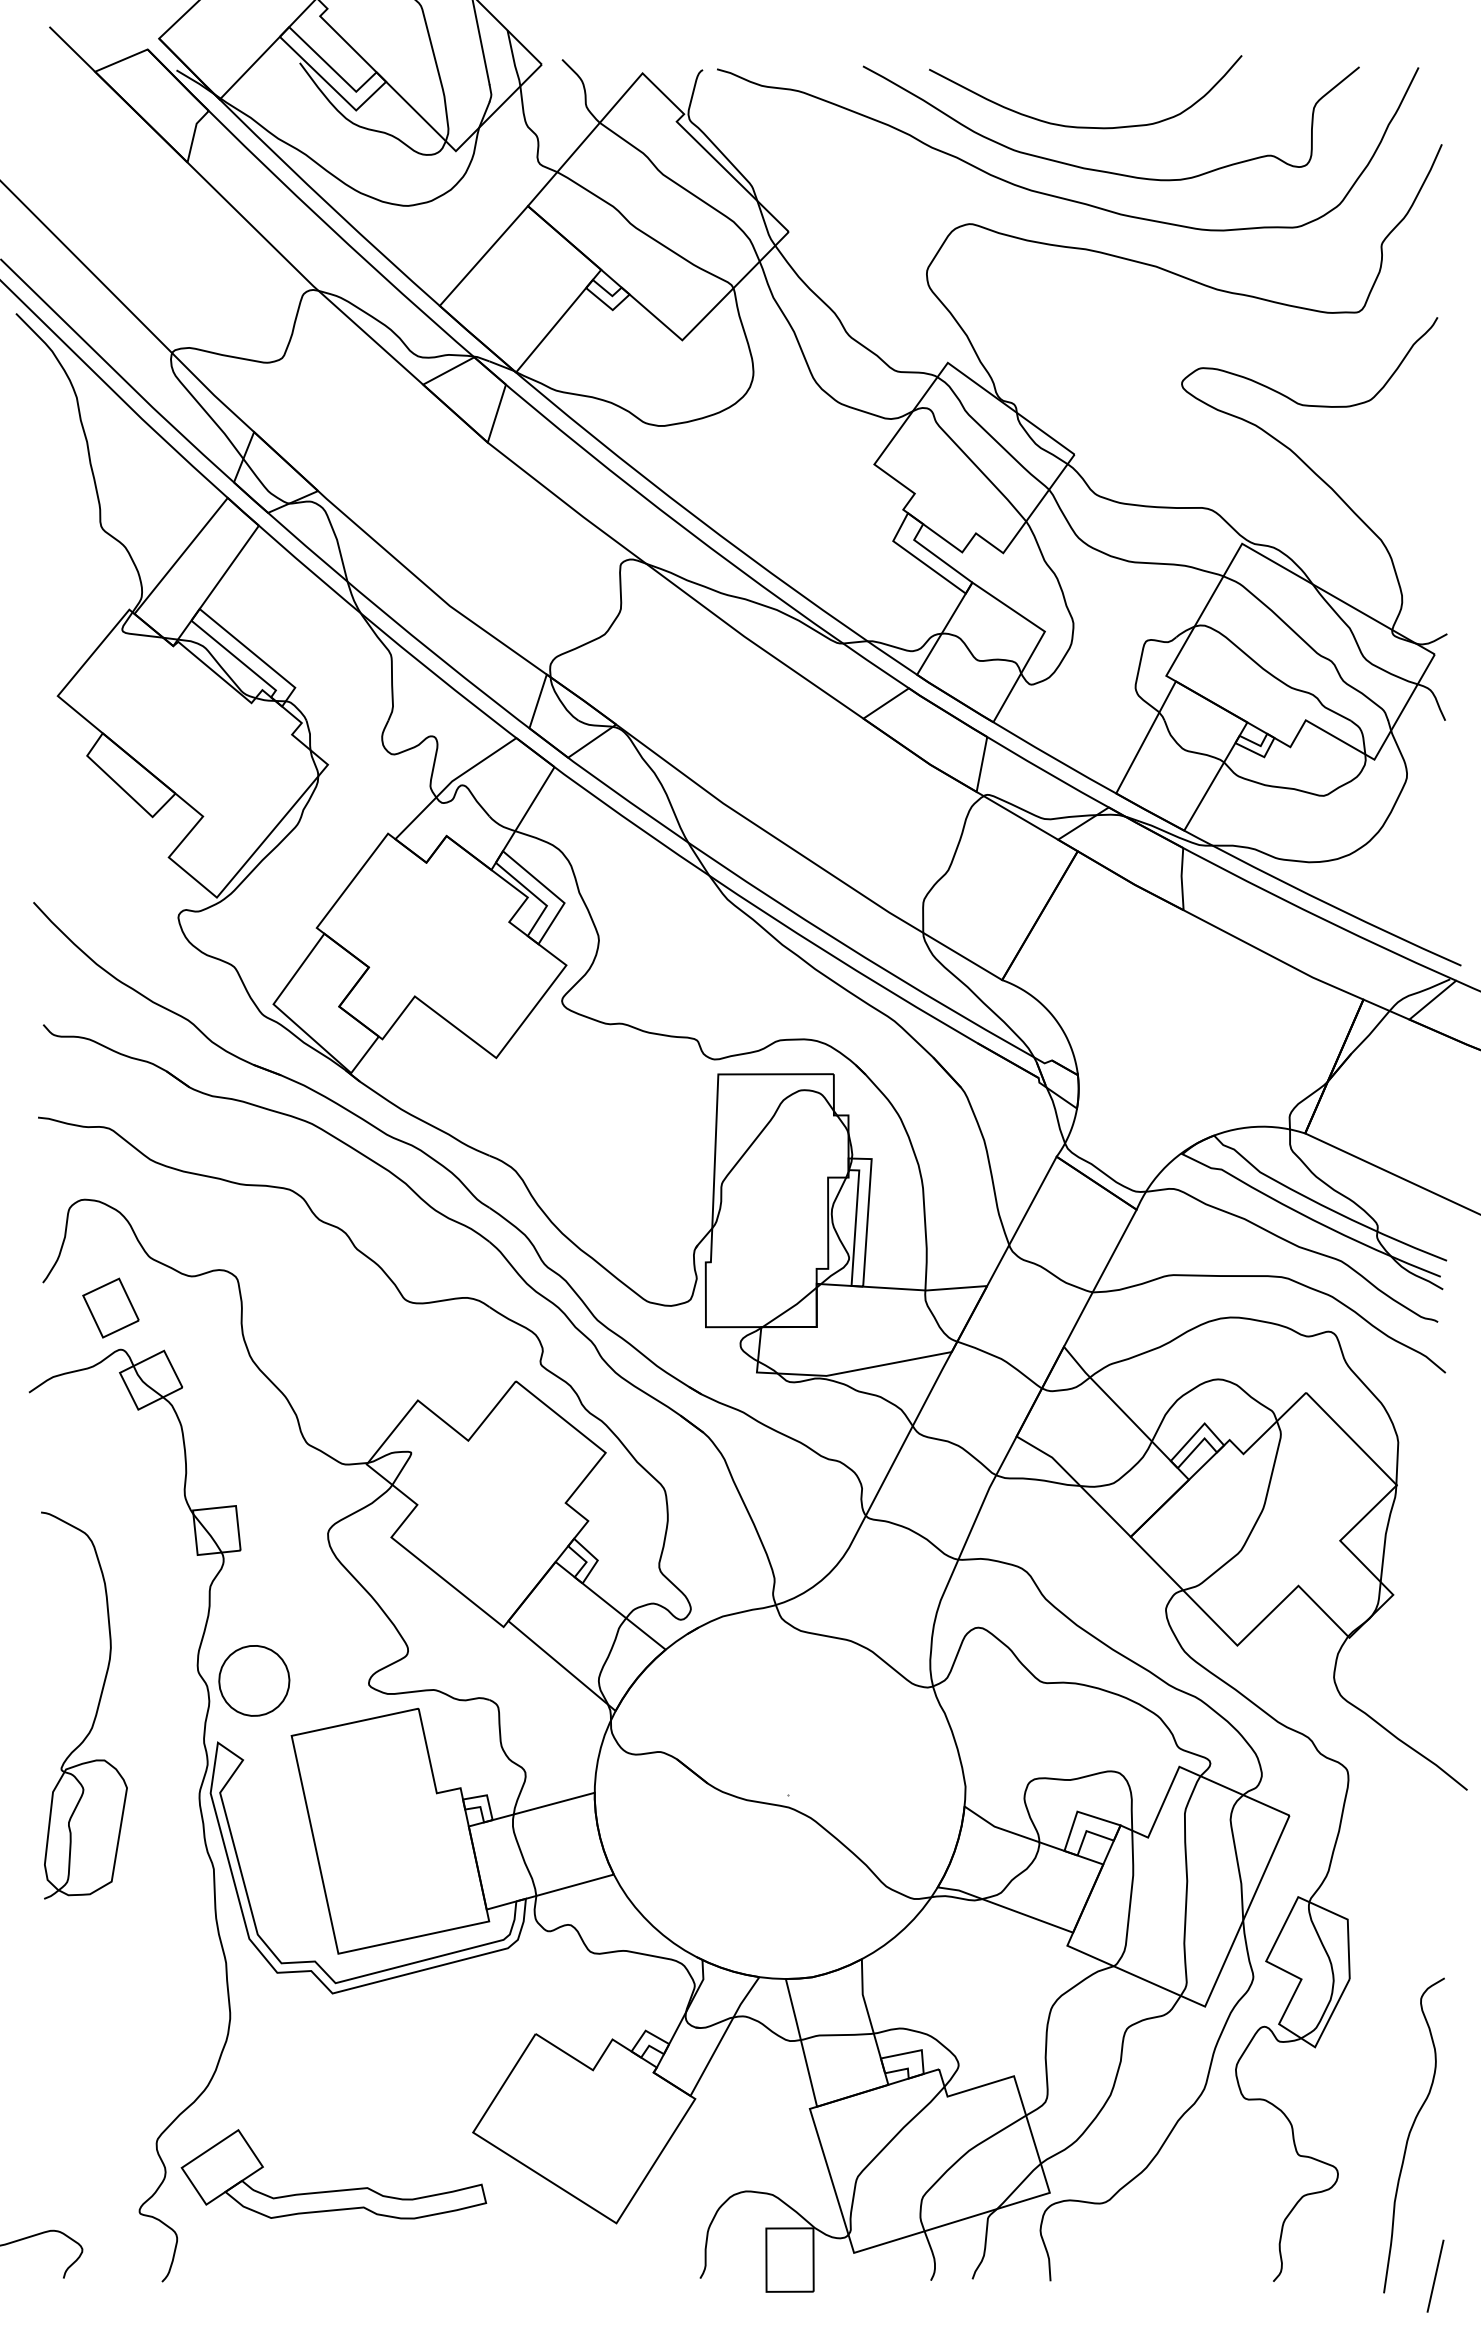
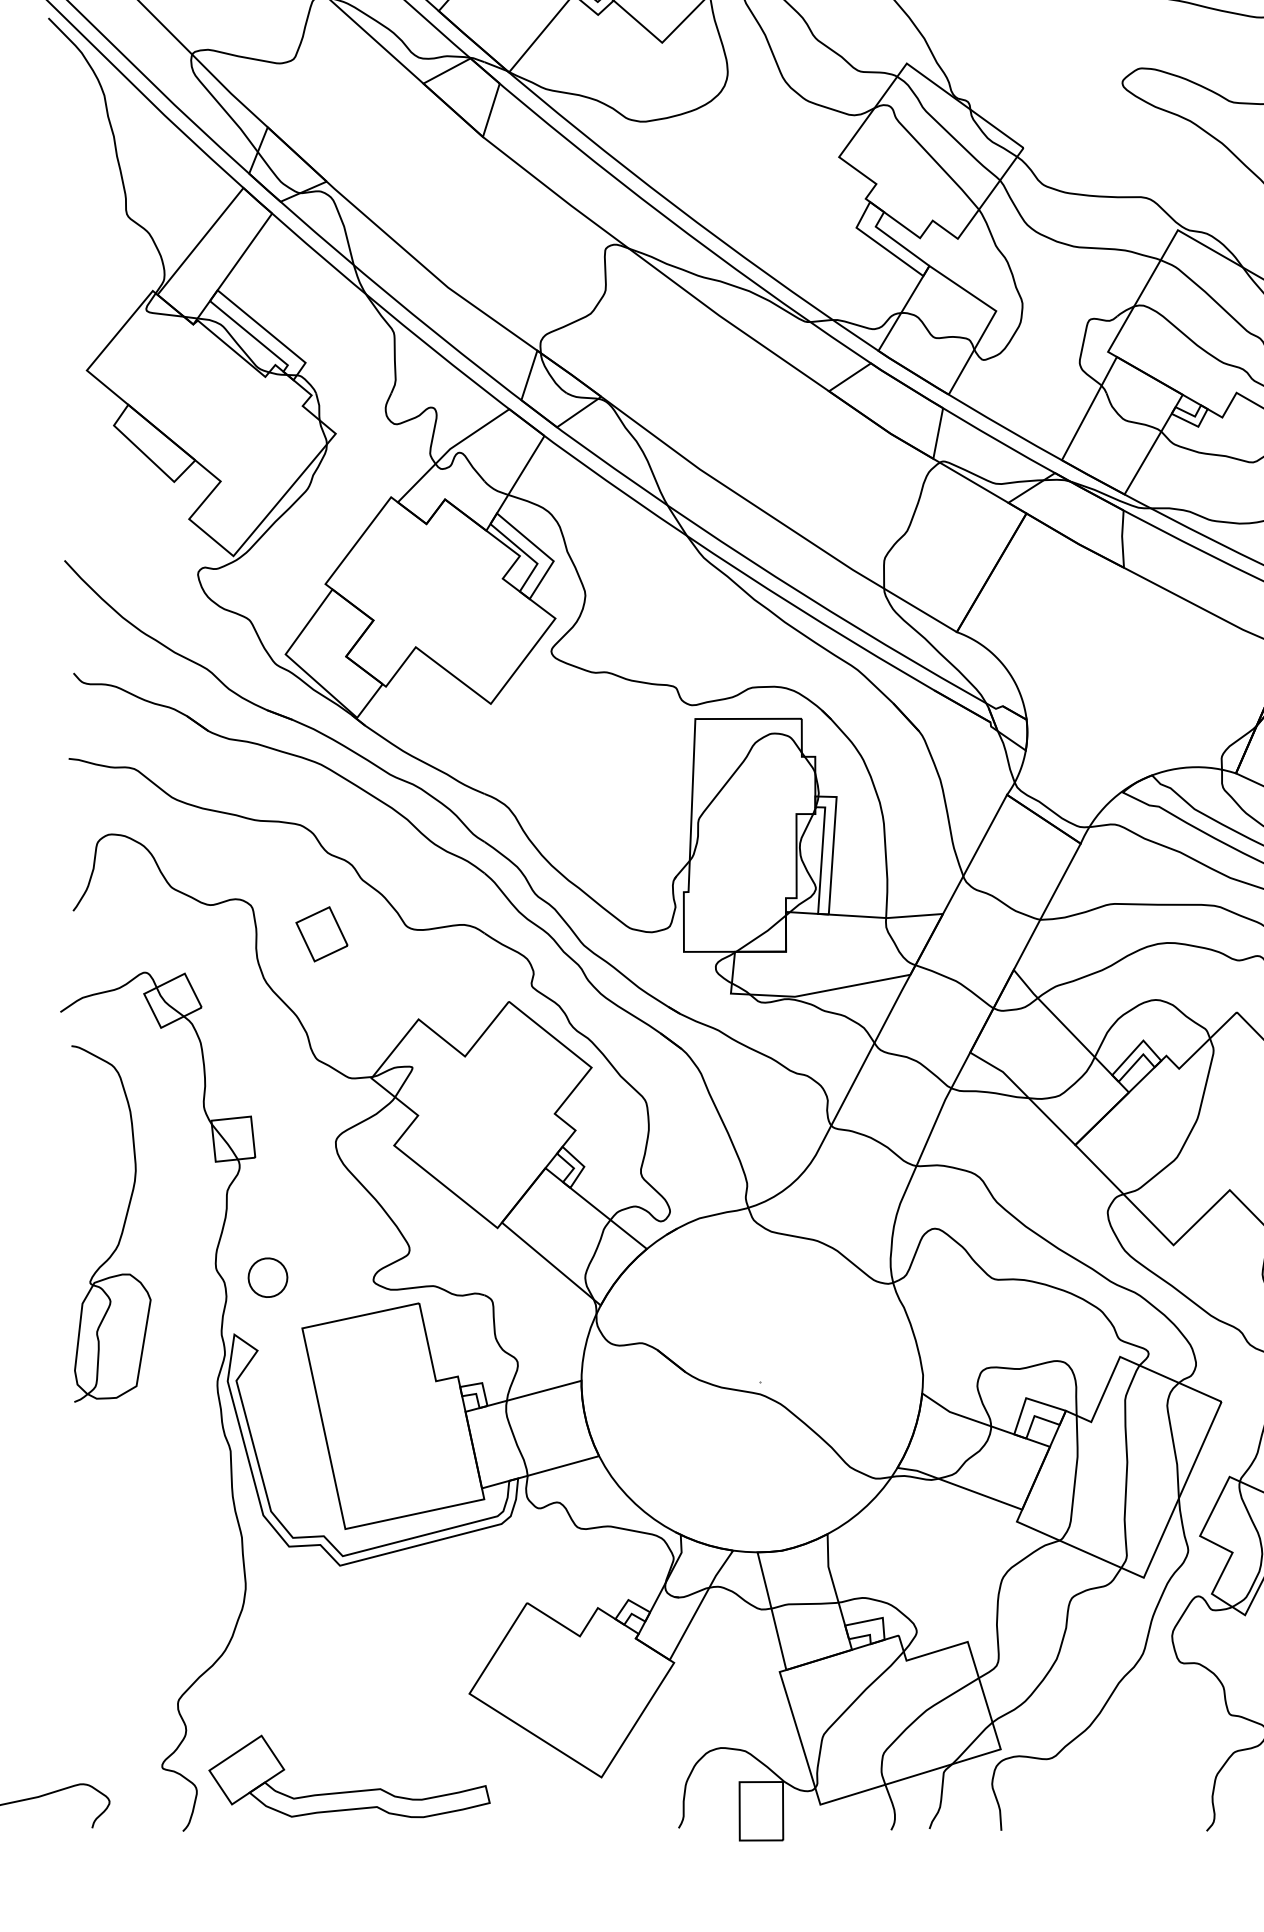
part: (110, 1307) -> (321, 933), moved
part: (254, 1680) -> (268, 1277), size x0.6
part: (96, 1709) -> (122, 1227), moved
part: (338, 2189) -> (353, 1790), moved

